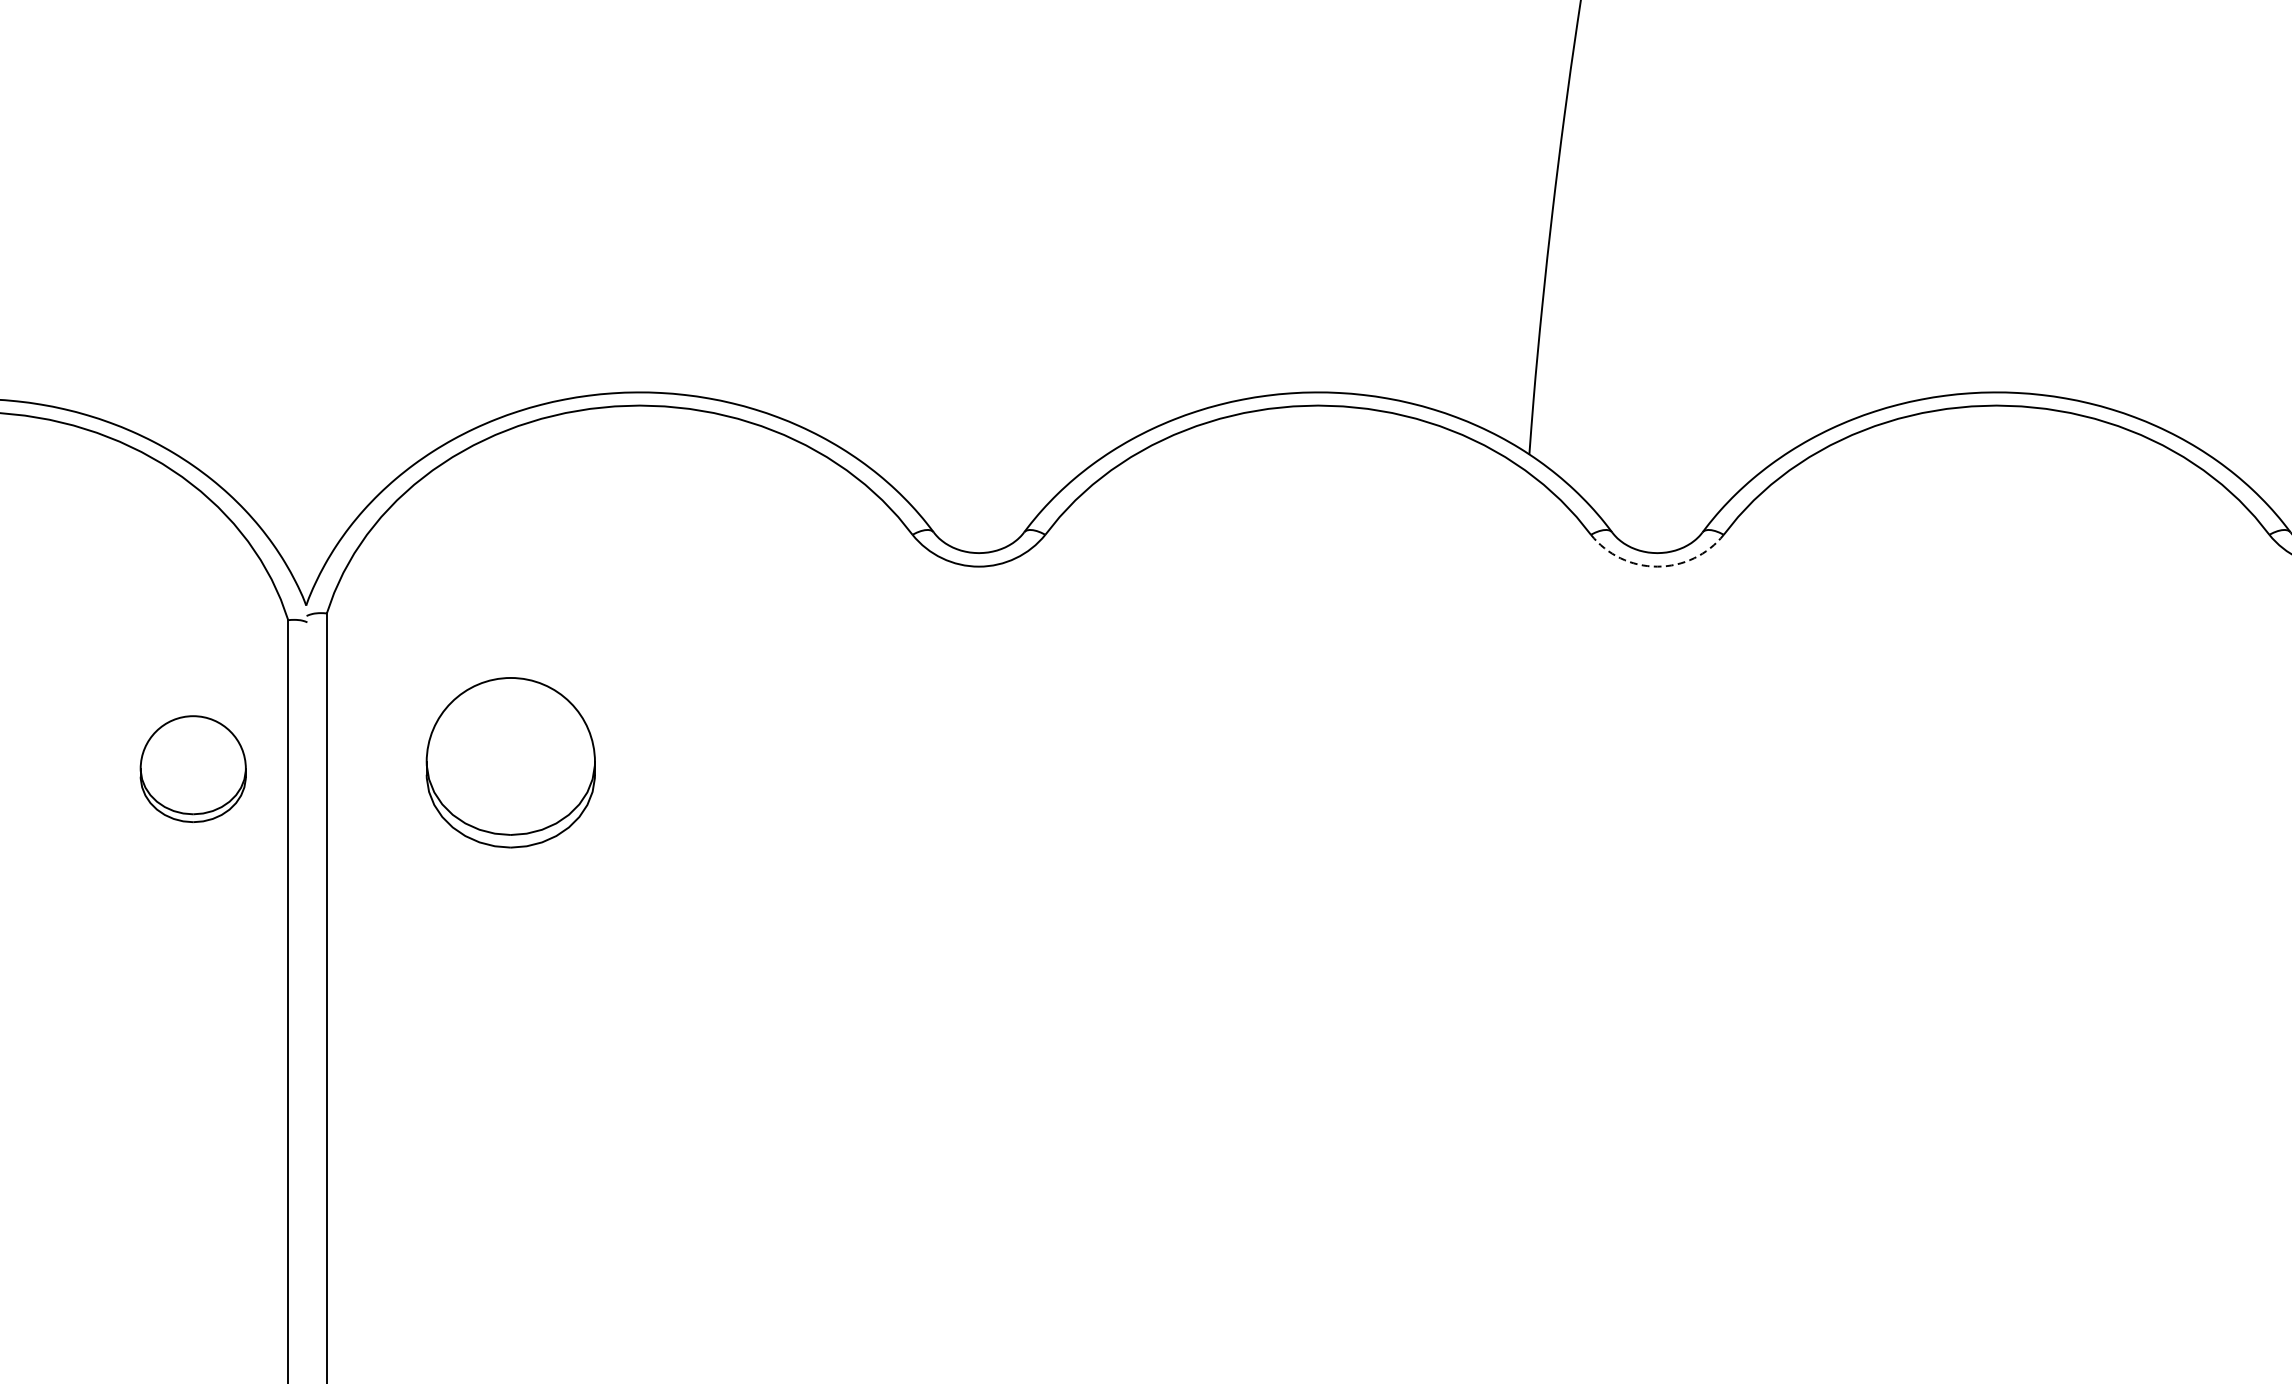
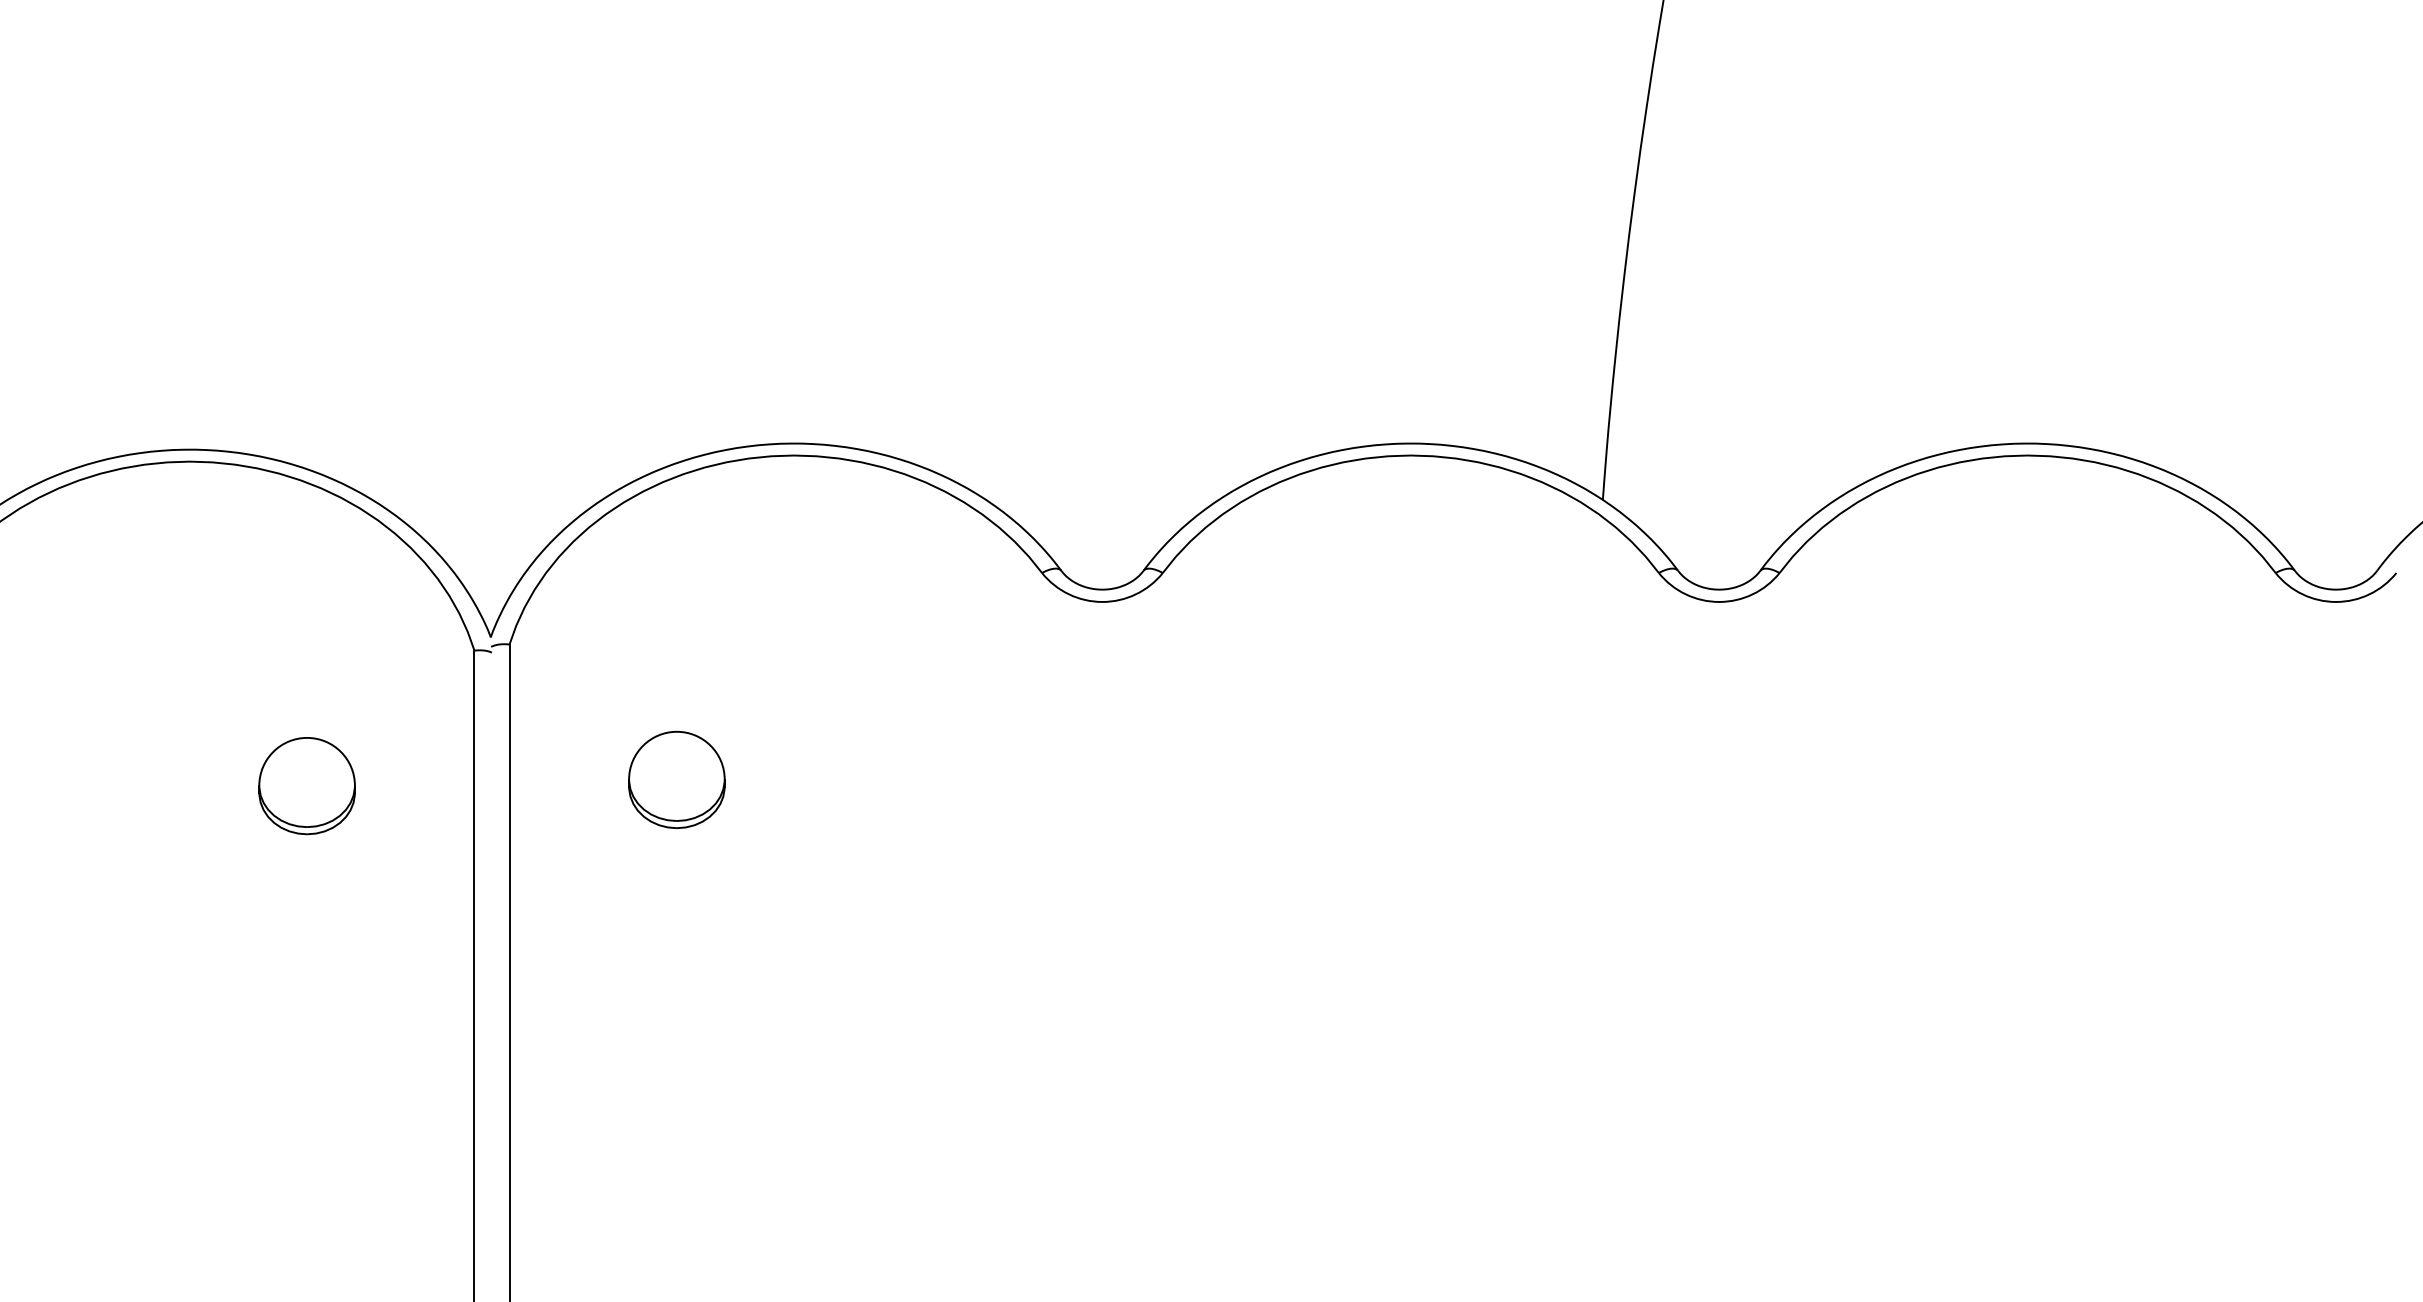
arc: (1657, 566) -> (1719, 601), dashed -> solid
part: (510, 761) -> (676, 779), size x0.62
part: (192, 769) -> (306, 786), moved

